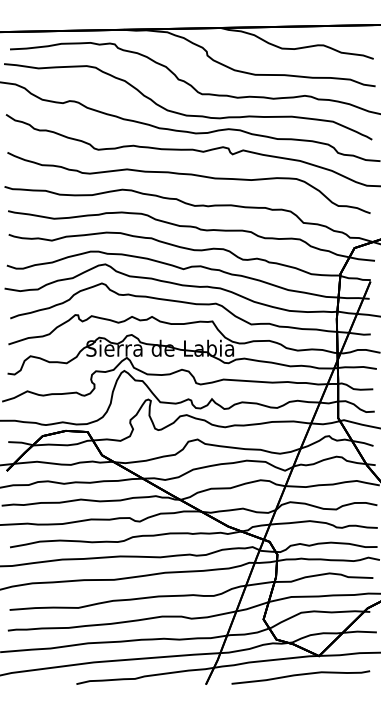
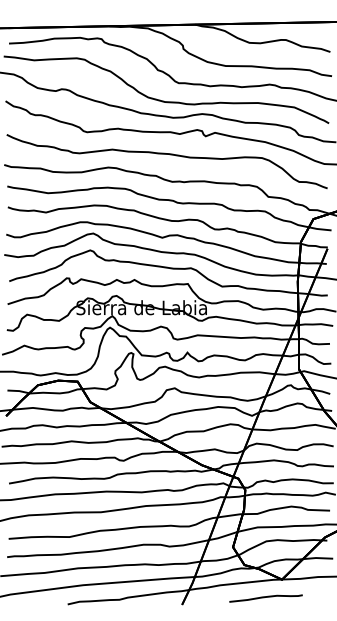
part: (300, 677) -> (265, 598), size x0.6

